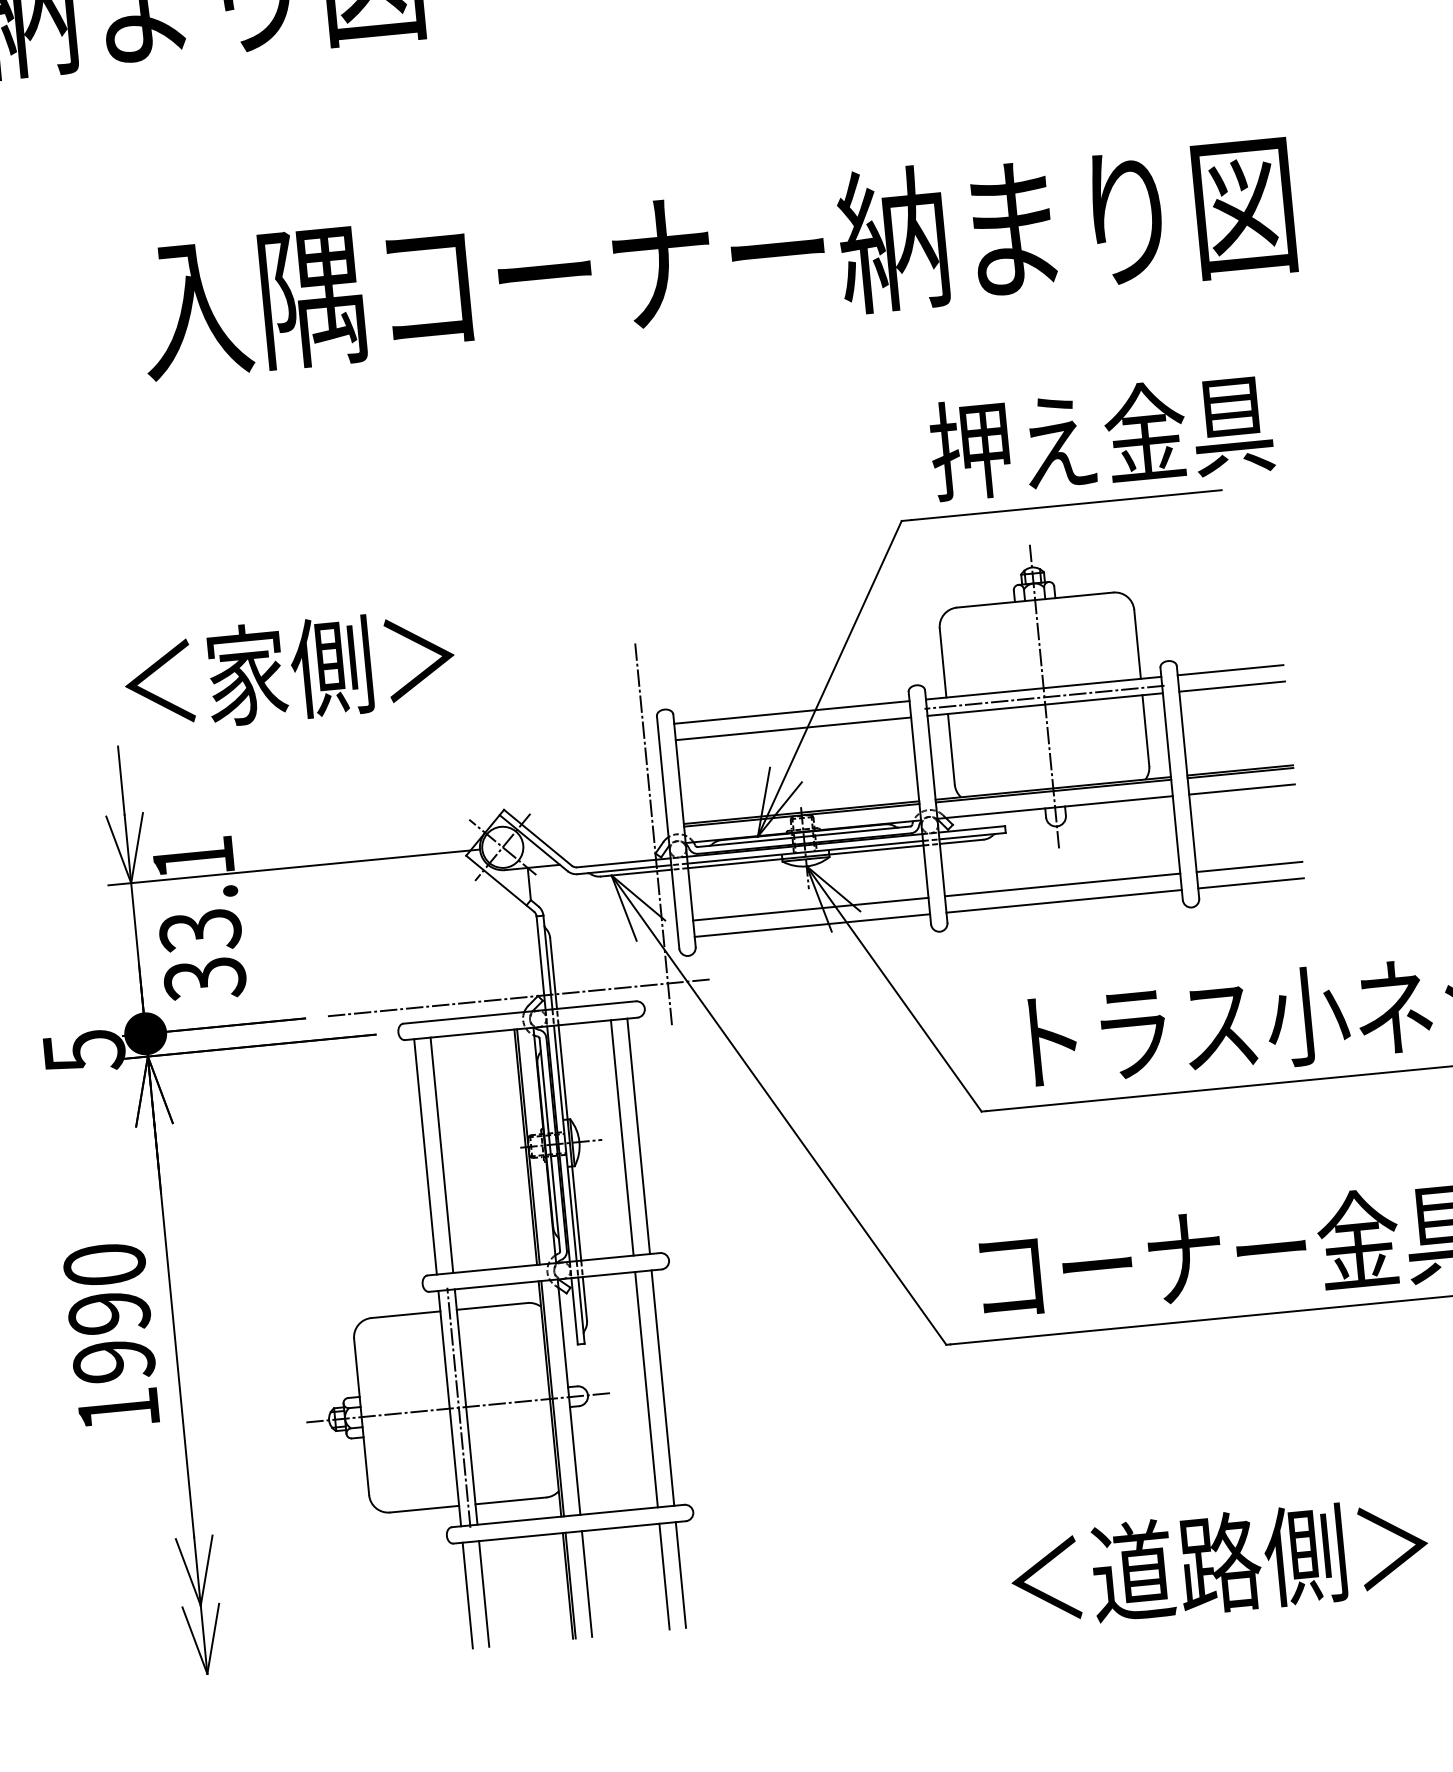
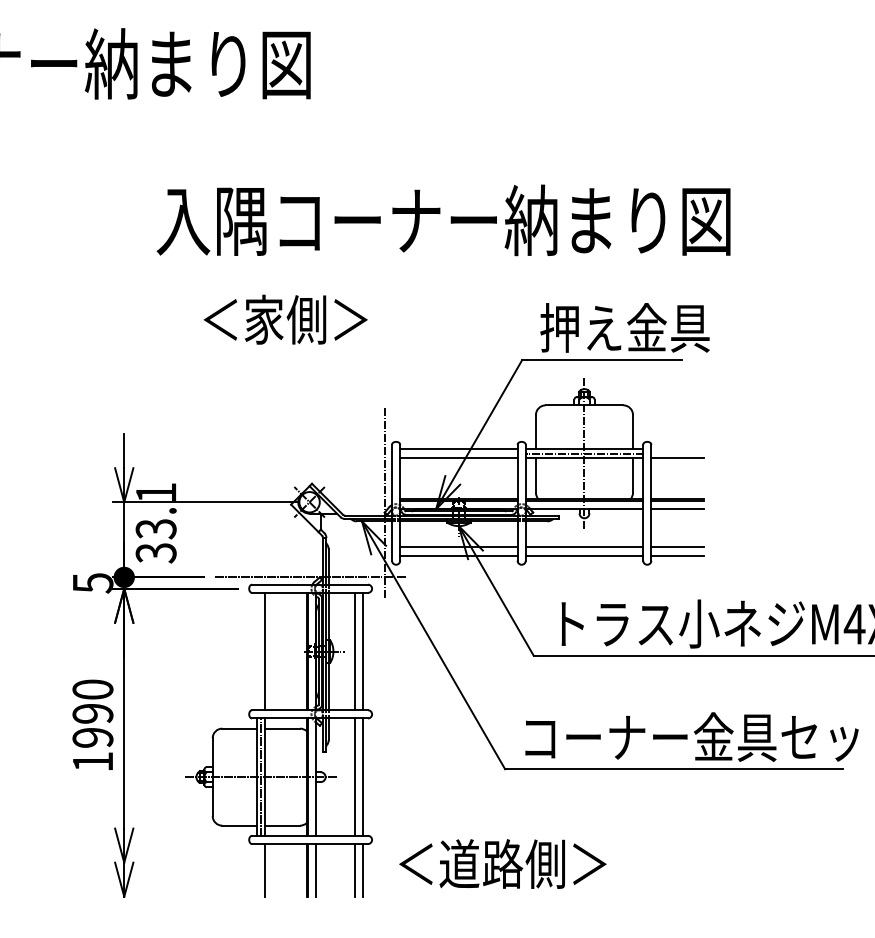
text: (289, 670) -> (285, 319), moved
line: (1230, 670) -> (677, 449), removed
line: (425, 1156) -> (256, 651), removed
text: (1218, 1561) -> (502, 863), moved
line: (467, 1595) -> (256, 870), removed

